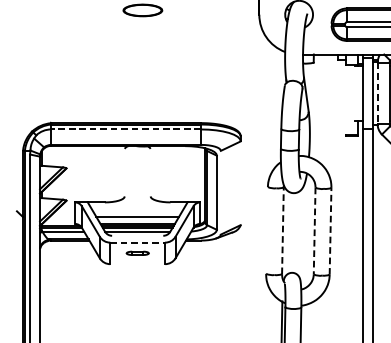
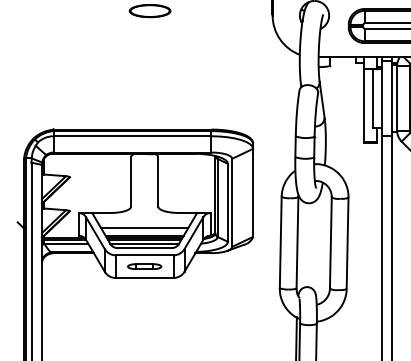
line: (355, 93) -> (373, 98), added
line: (377, 93) -> (397, 98), dashed -> solid
line: (346, 99) -> (364, 104), added
line: (126, 129) -> (132, 136), dashed -> solid
line: (125, 172) -> (131, 181), added
line: (150, 172) -> (158, 181), added
line: (241, 182) -> (253, 192), added
line: (221, 192) -> (232, 202), added
line: (266, 230) -> (280, 242), added
line: (282, 230) -> (297, 242), dashed -> solid
line: (314, 231) -> (330, 243), dashed -> solid
line: (330, 231) -> (347, 243), dashed -> solid
line: (137, 236) -> (144, 248), added
line: (137, 242) -> (144, 255), dashed -> solid
part: (137, 253) -> (144, 266), size x1.43
line: (137, 263) -> (144, 277), added

